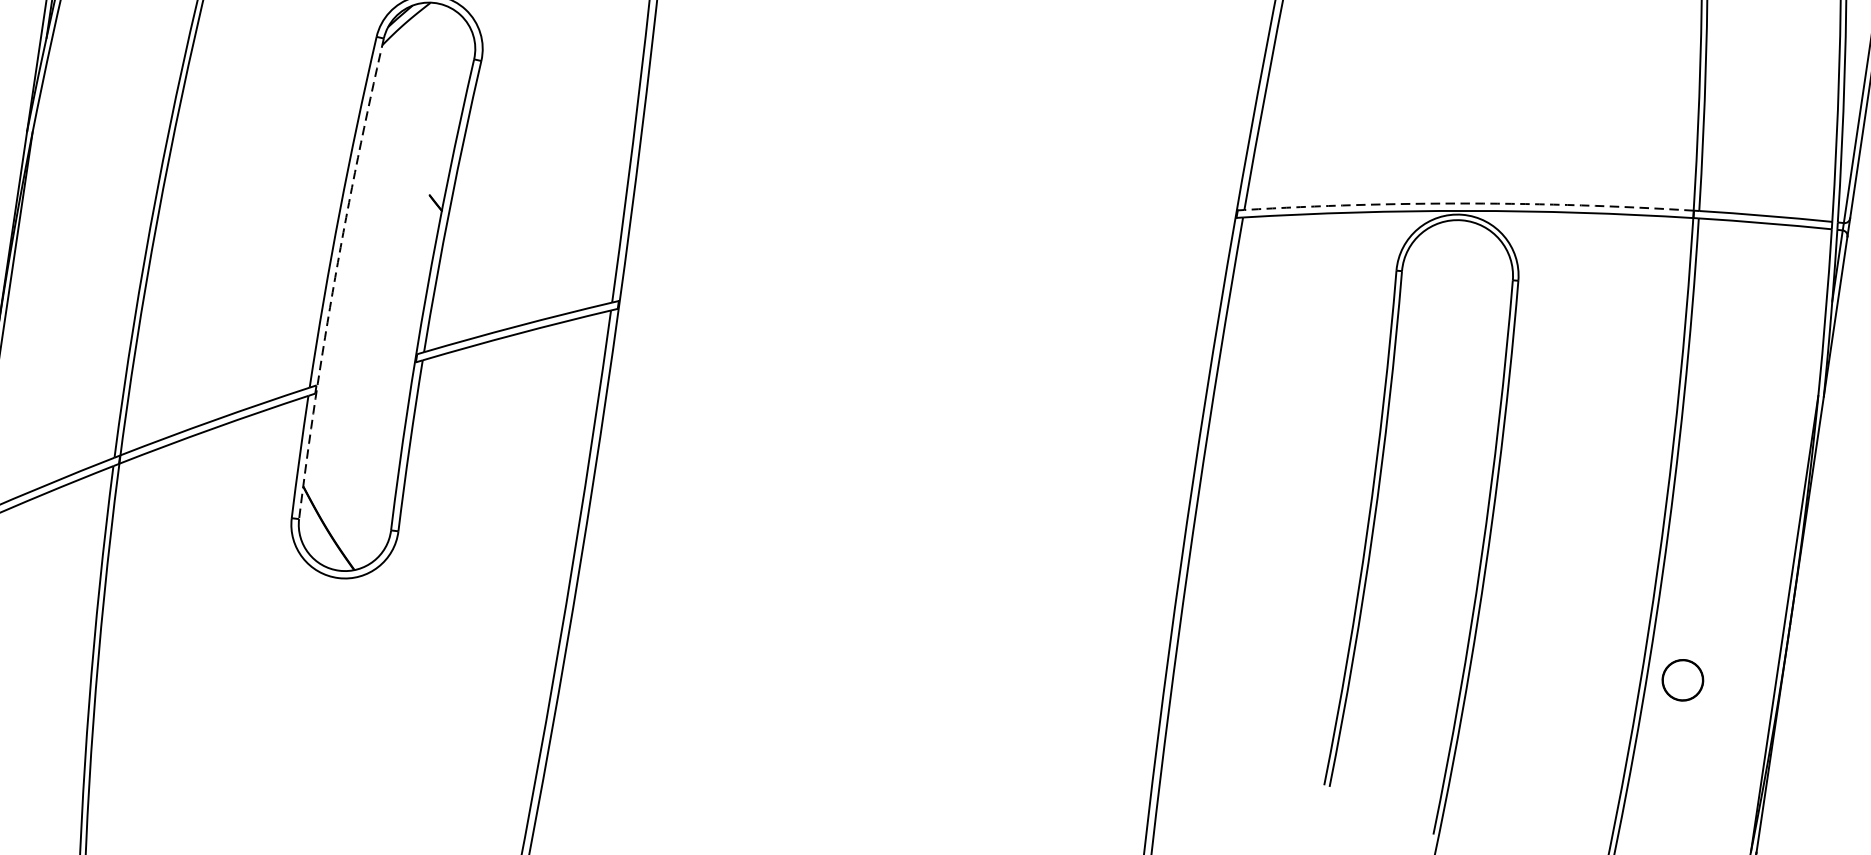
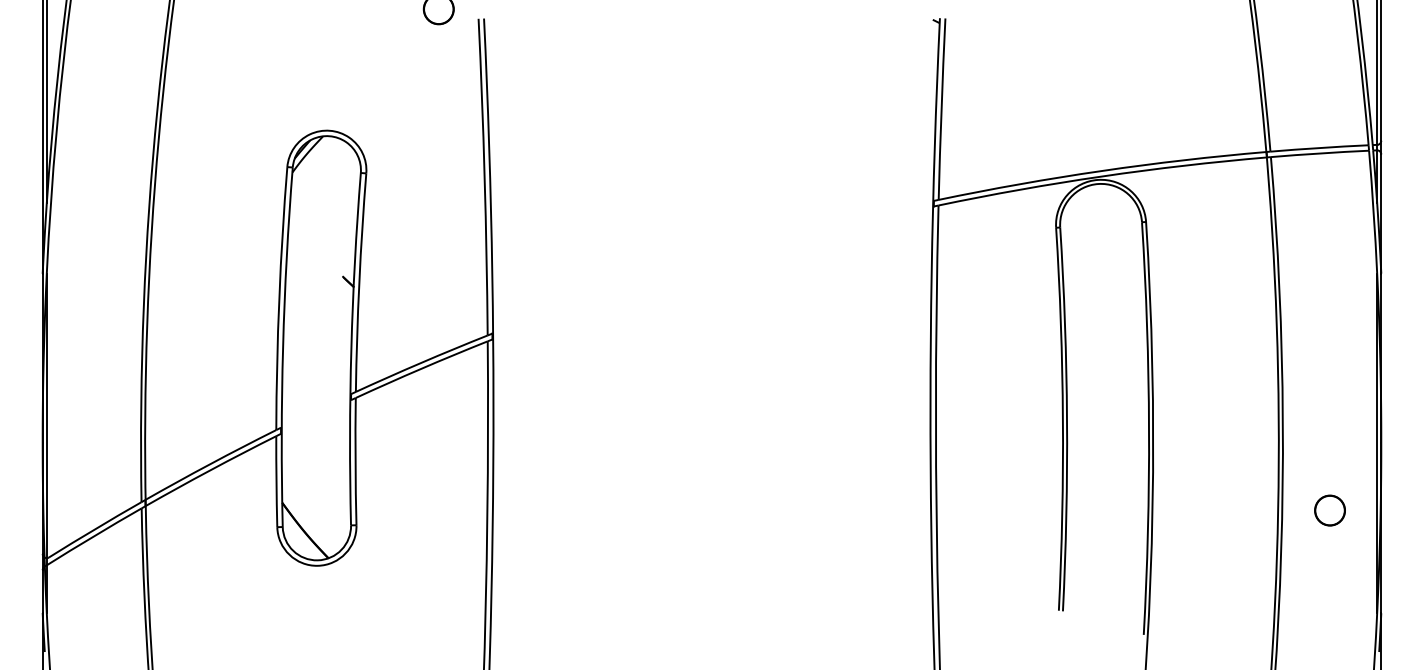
arc: (1468, 202) -> (1101, 170), dashed -> solid
arc: (335, 278) -> (283, 347), dashed -> solid
circle: (1682, 680) -> (1329, 510), moved

